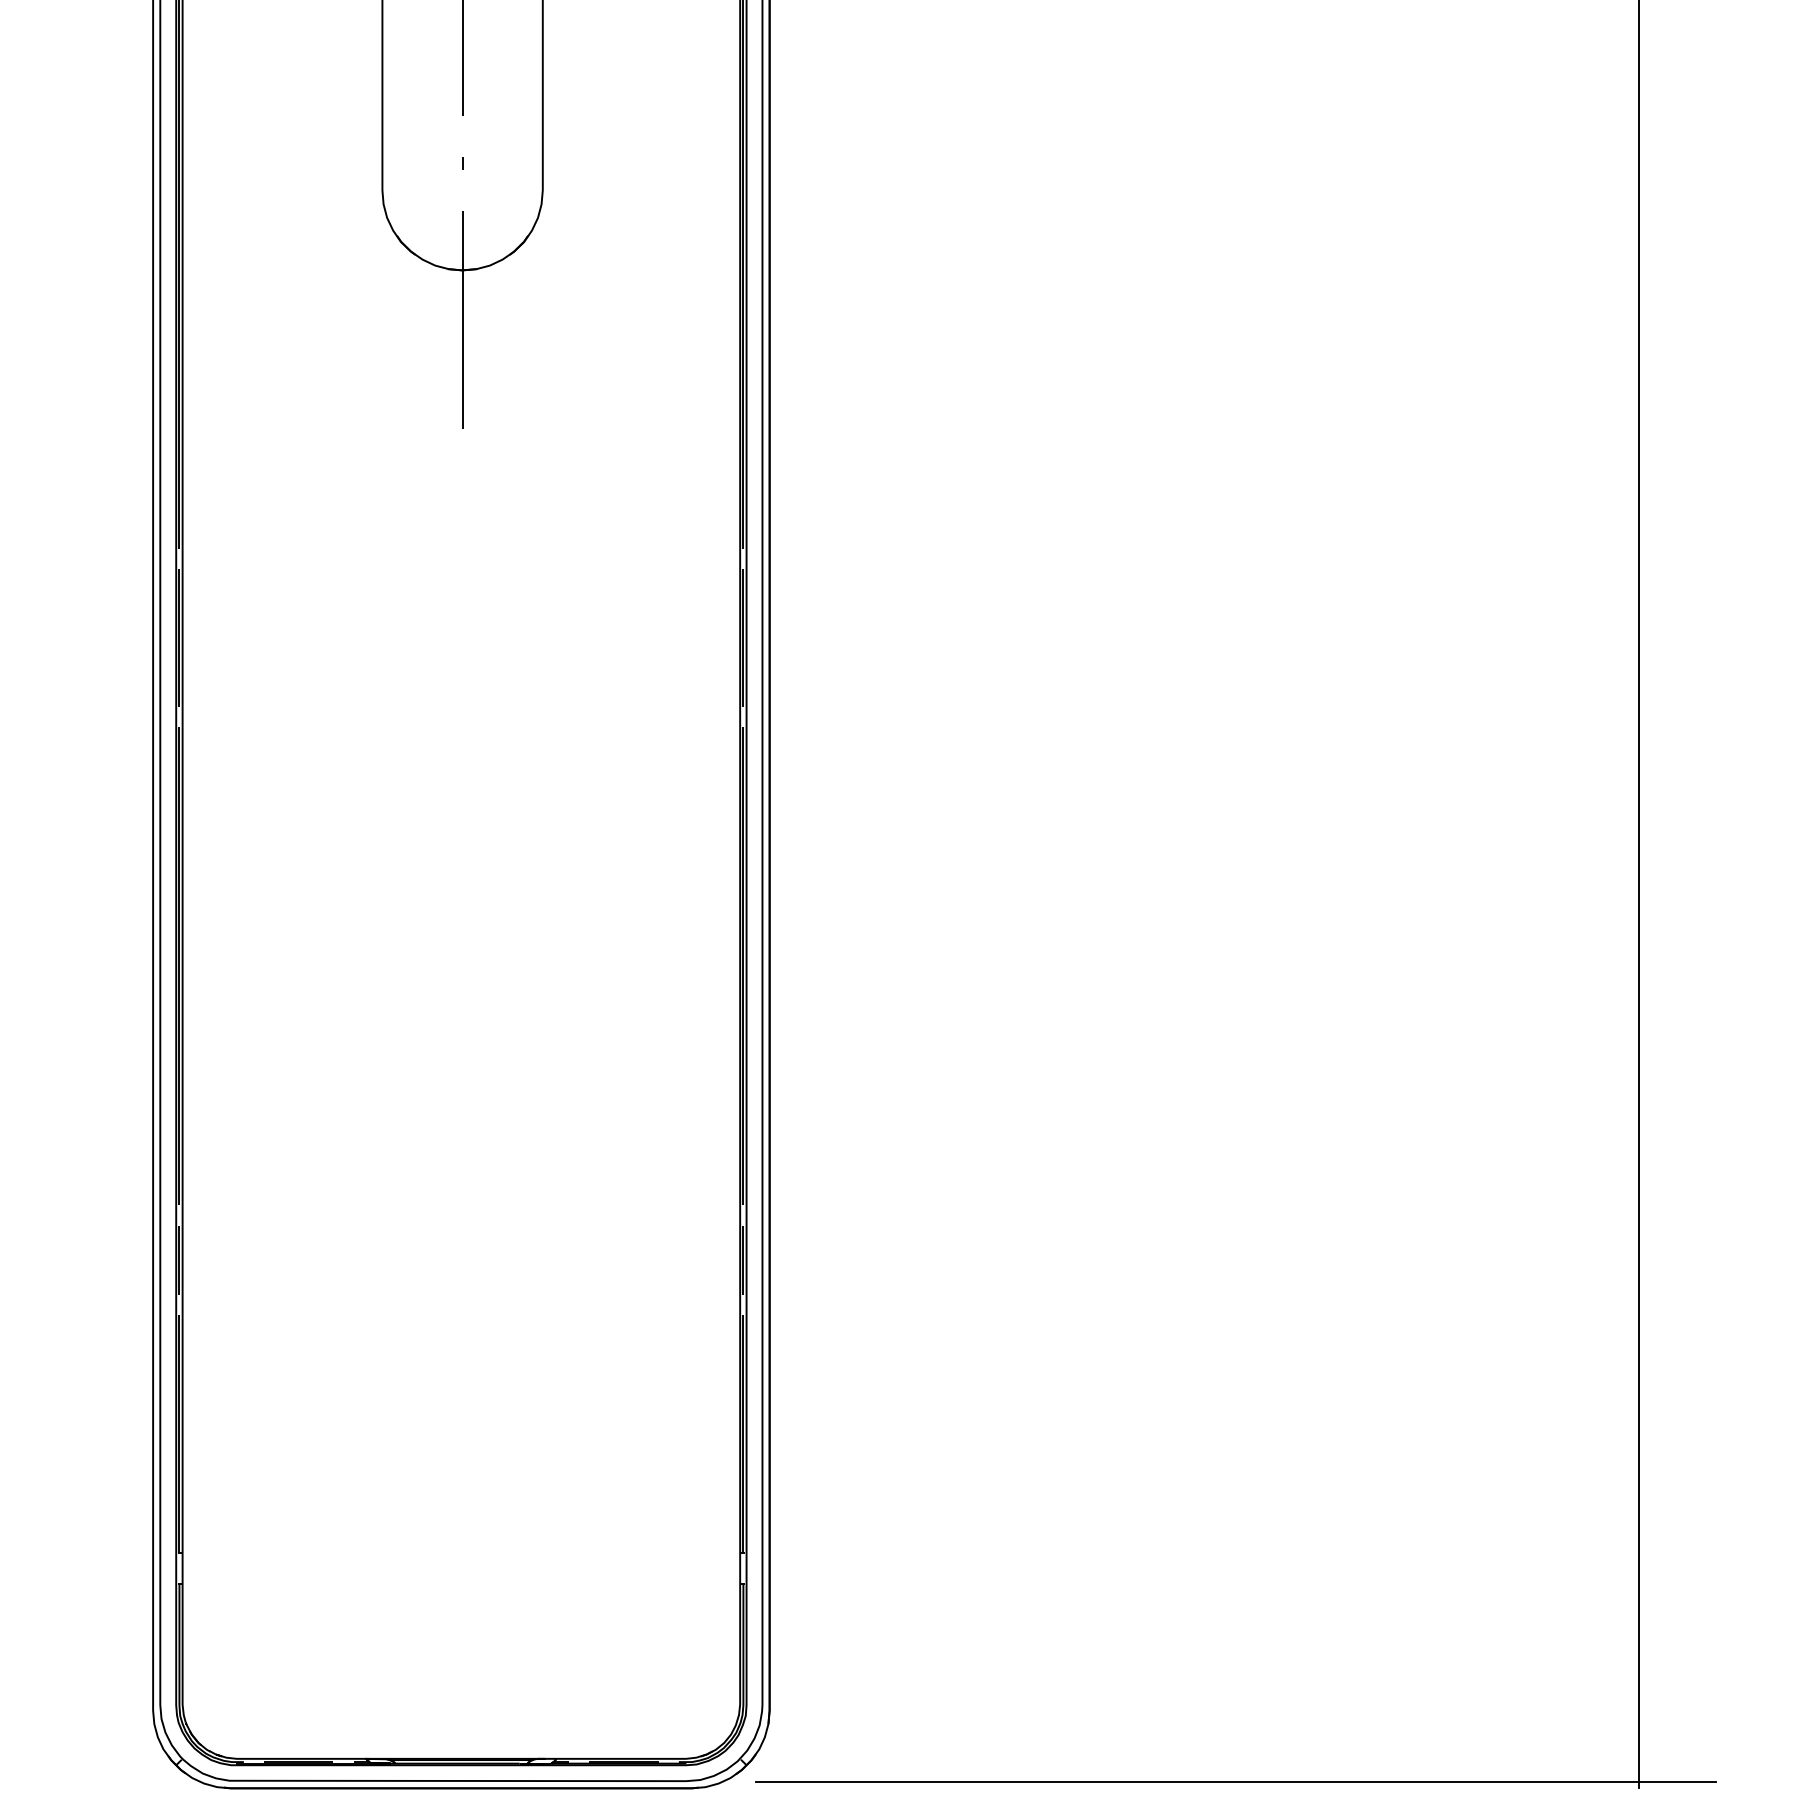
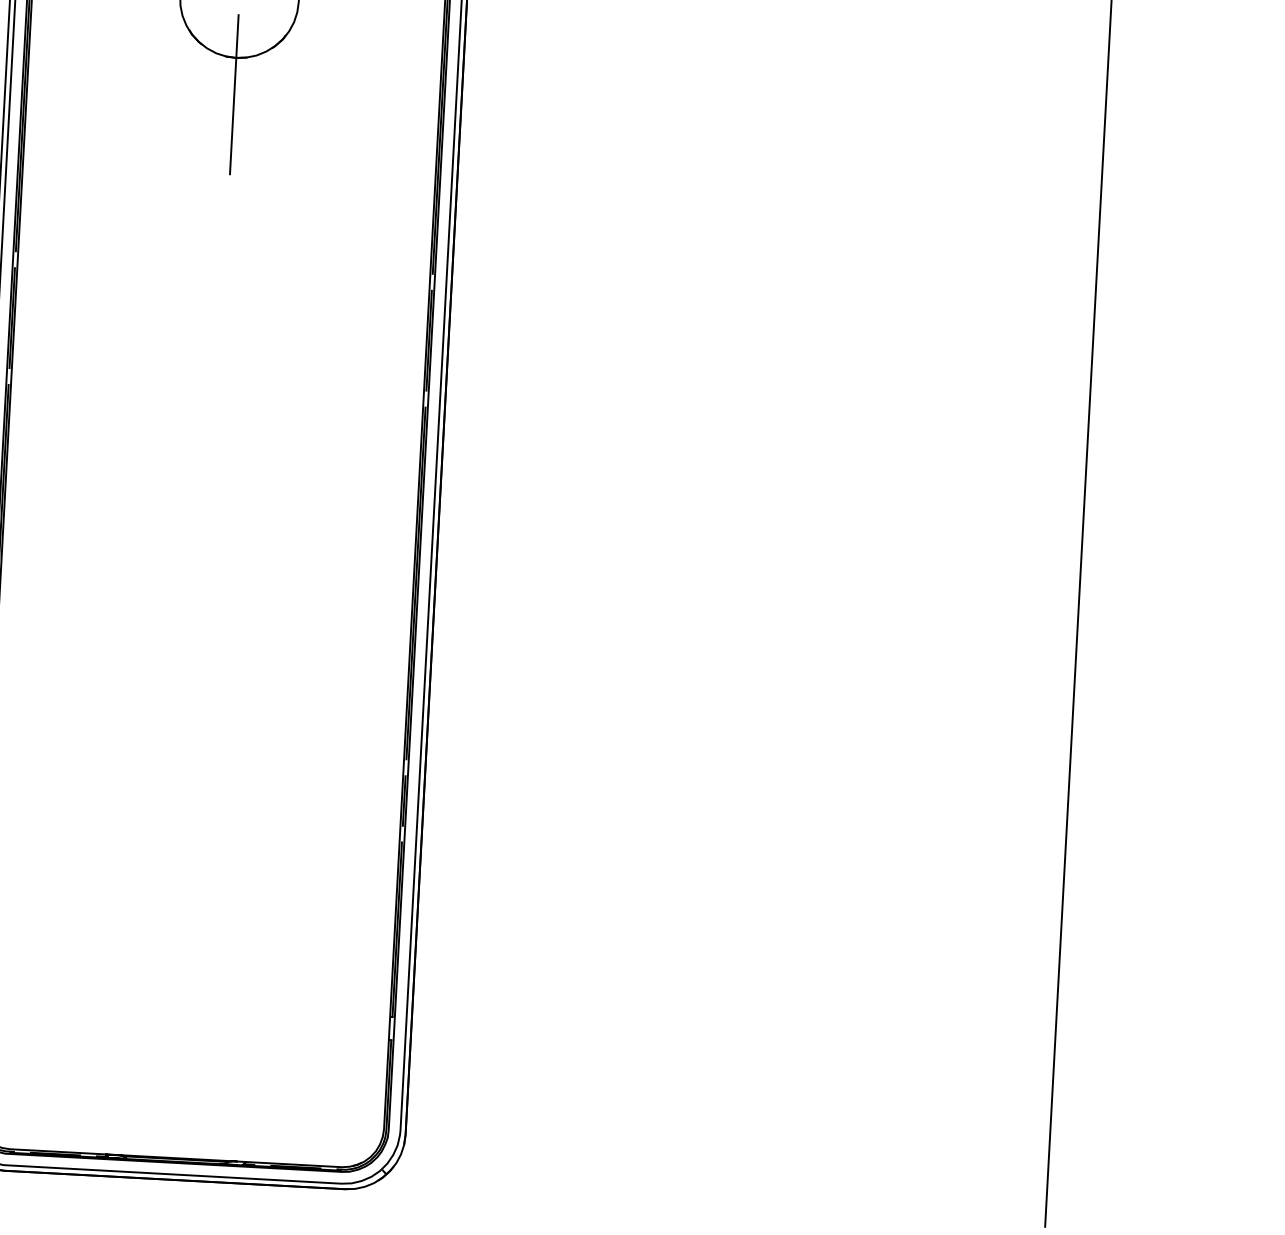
line: (1236, 1782) -> (747, 1206), removed

